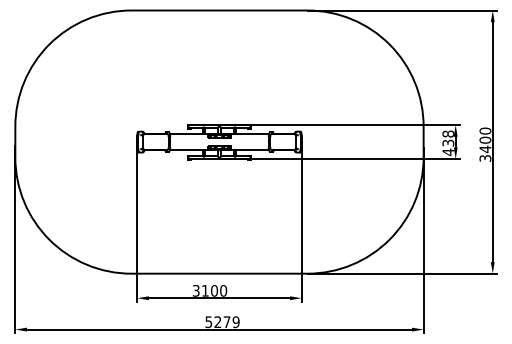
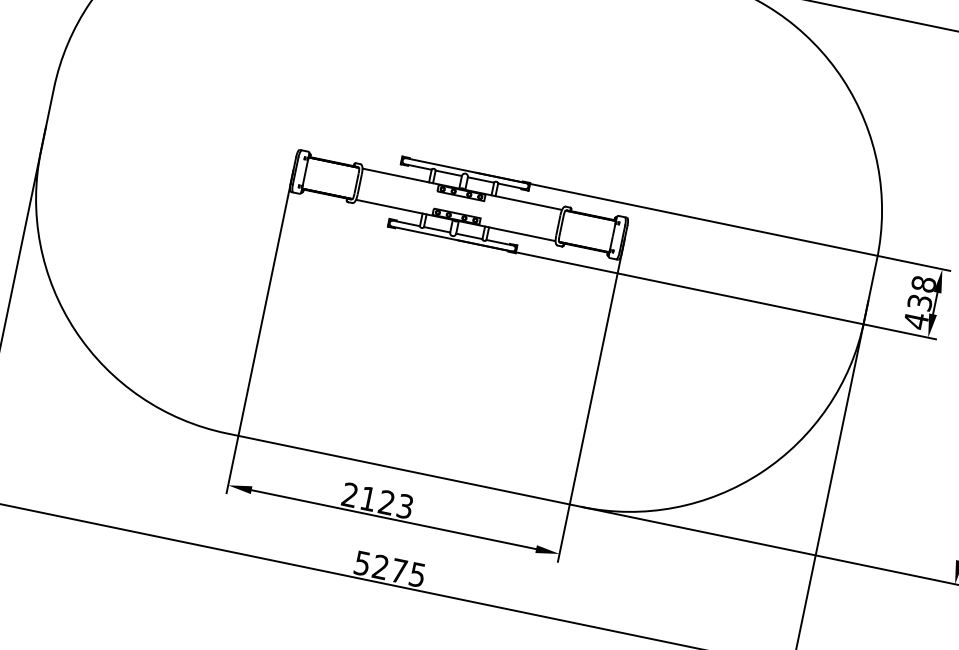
text: (209, 290) -> (376, 499), 3100 -> 2123
text: (235, 321) -> (416, 573), 5279 -> 5275

